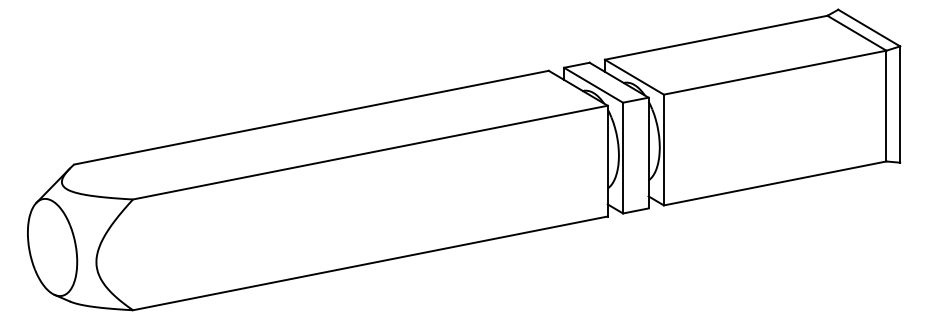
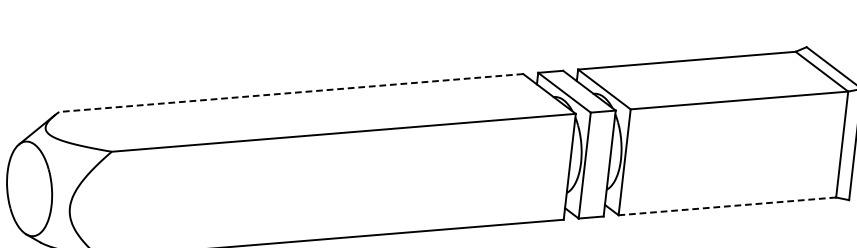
line: (311, 117) -> (291, 92), solid -> dashed
line: (774, 183) -> (726, 206), solid -> dashed

